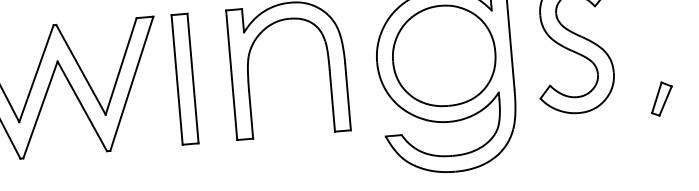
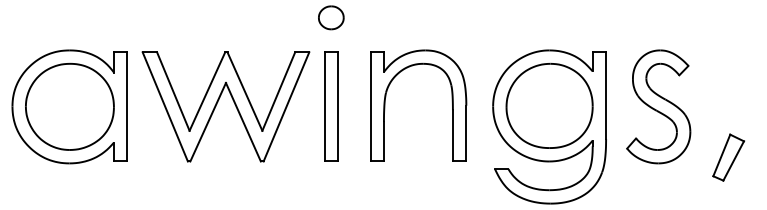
part: (661, 98) -> (728, 157), size x1.67

